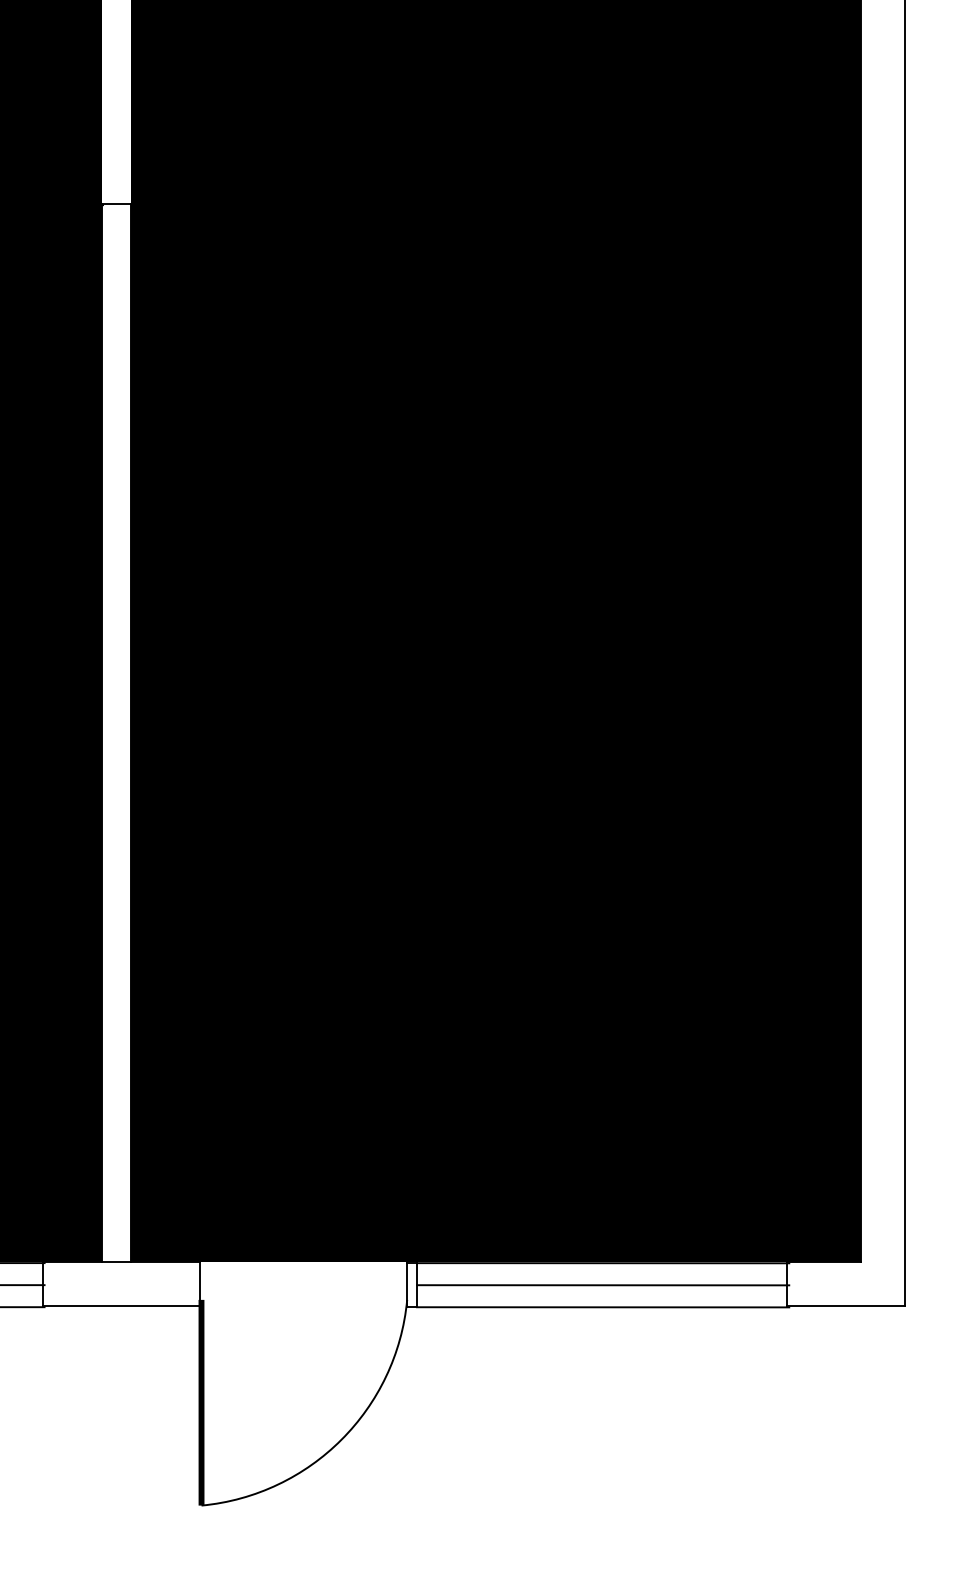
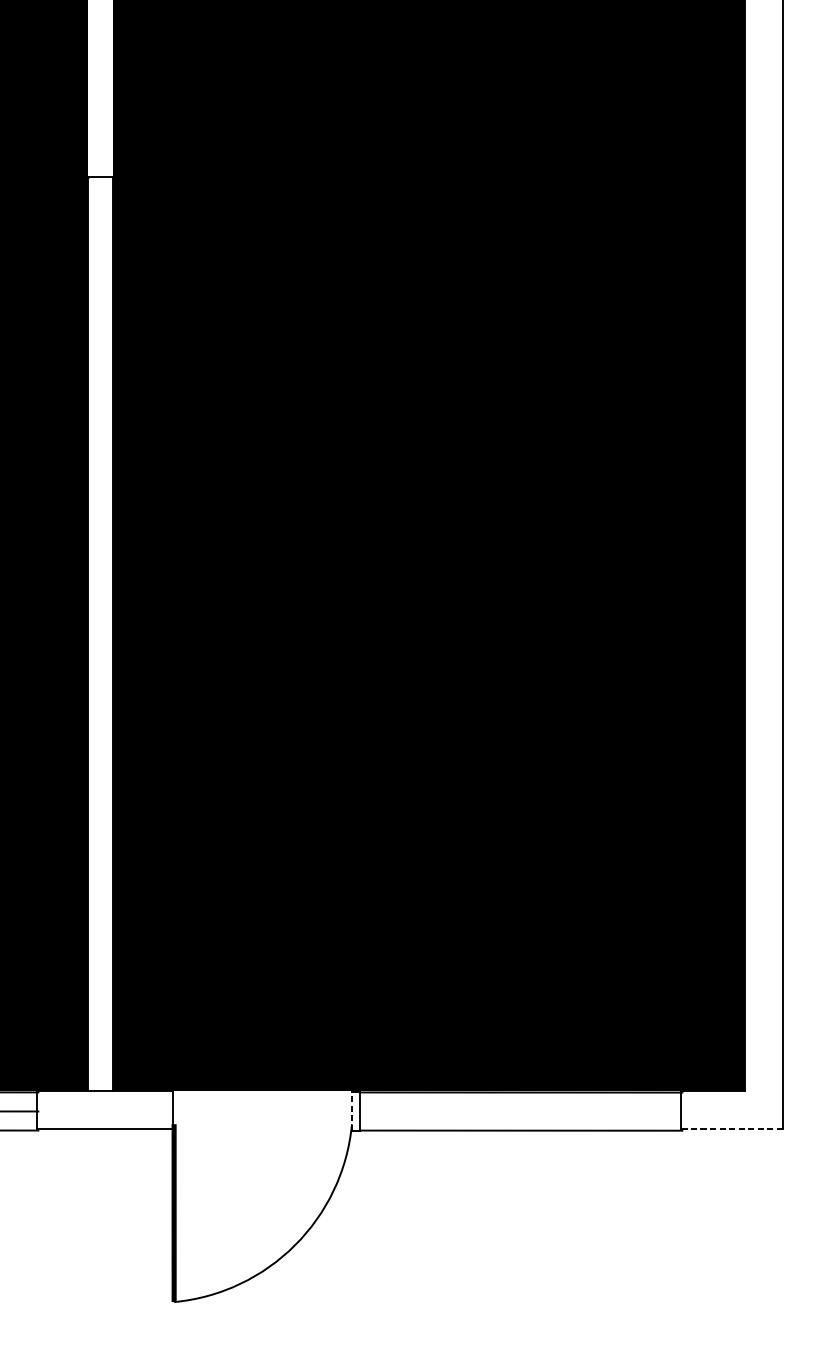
line: (407, 1284) -> (352, 1110), solid -> dashed
line: (603, 1285) -> (521, 1111), removed
line: (846, 1305) -> (731, 1129), solid -> dashed

